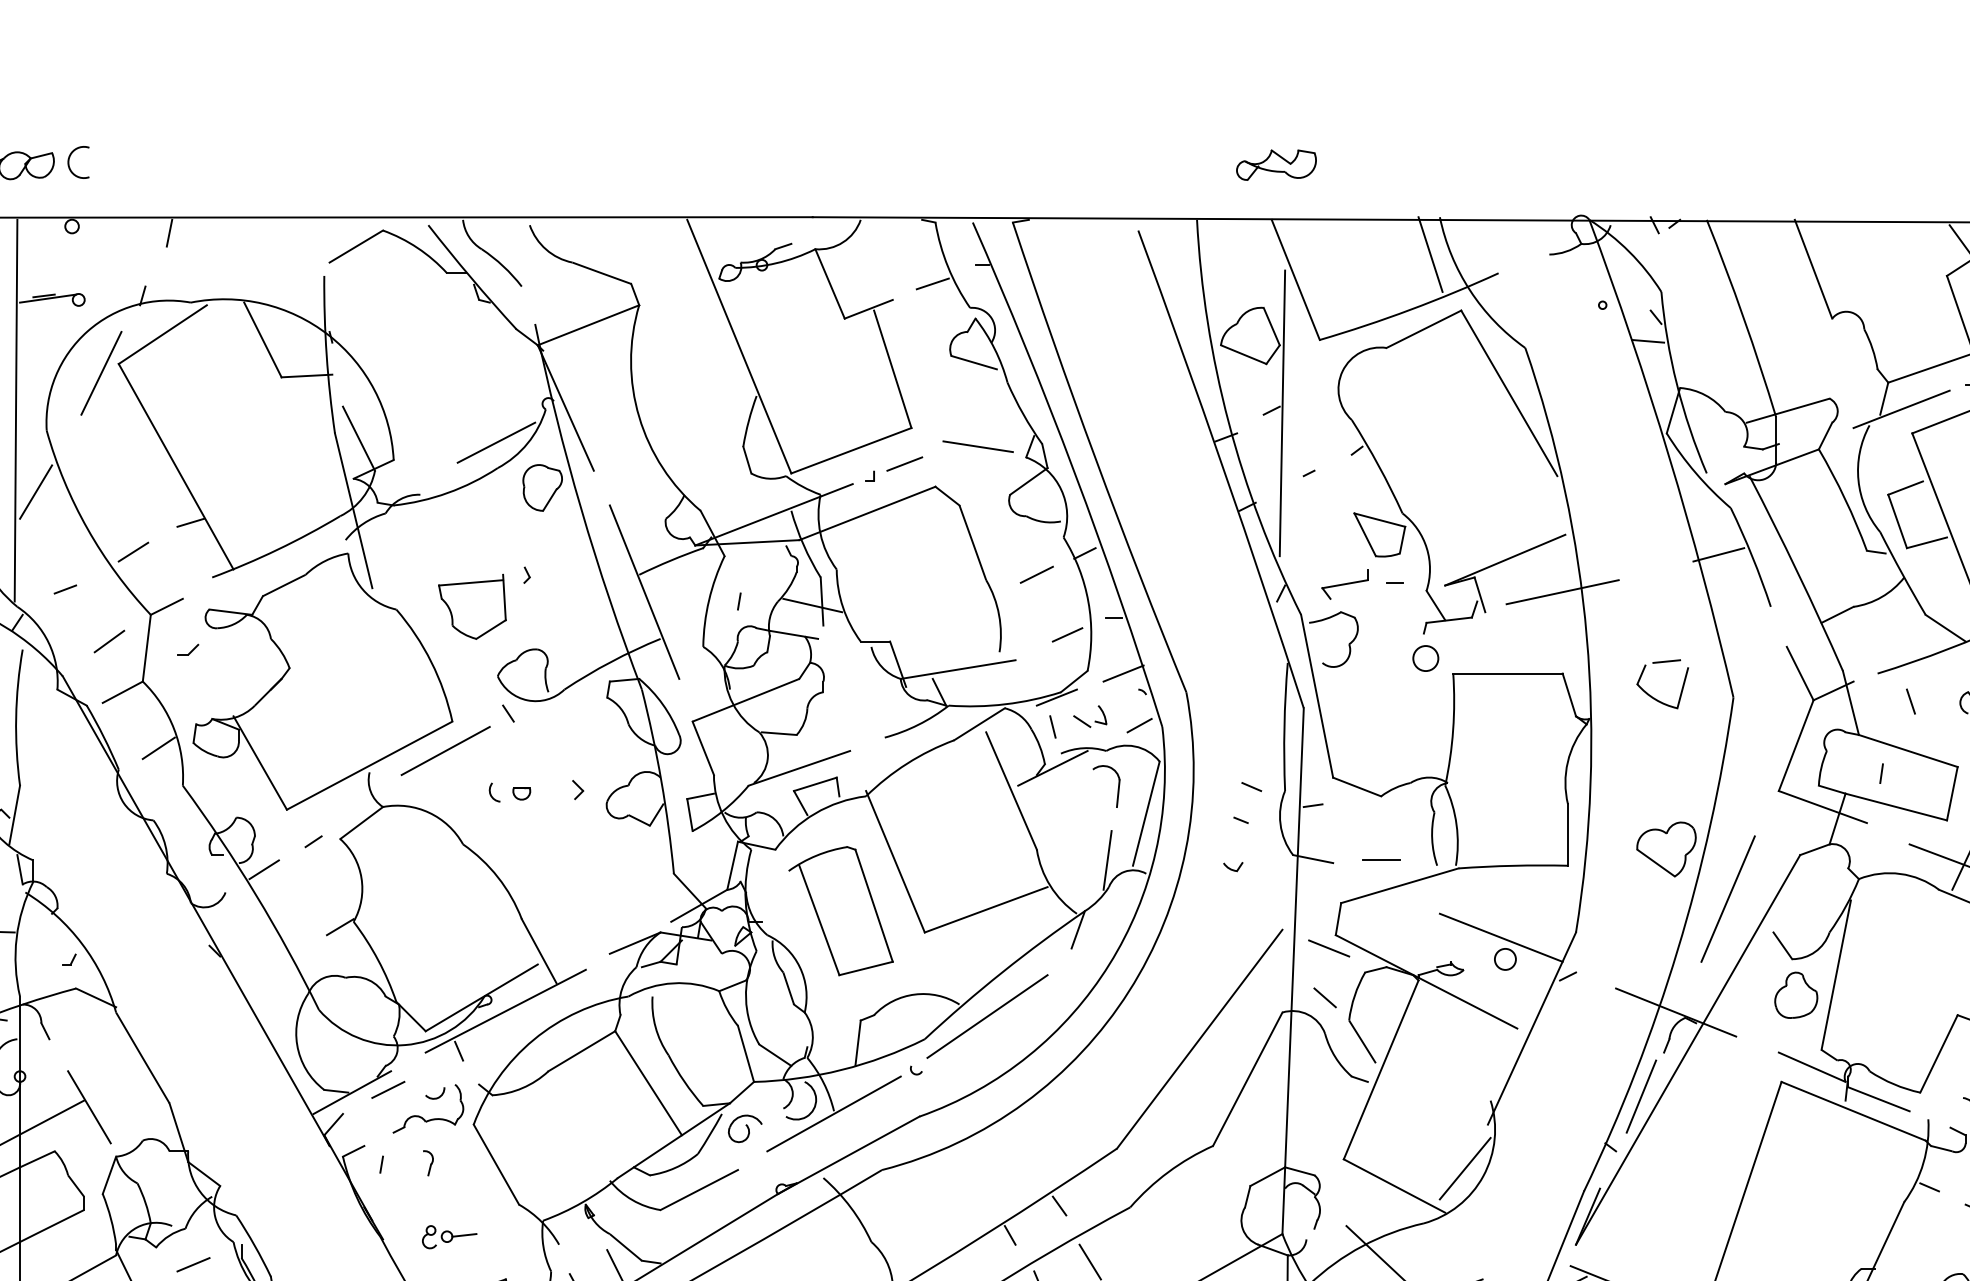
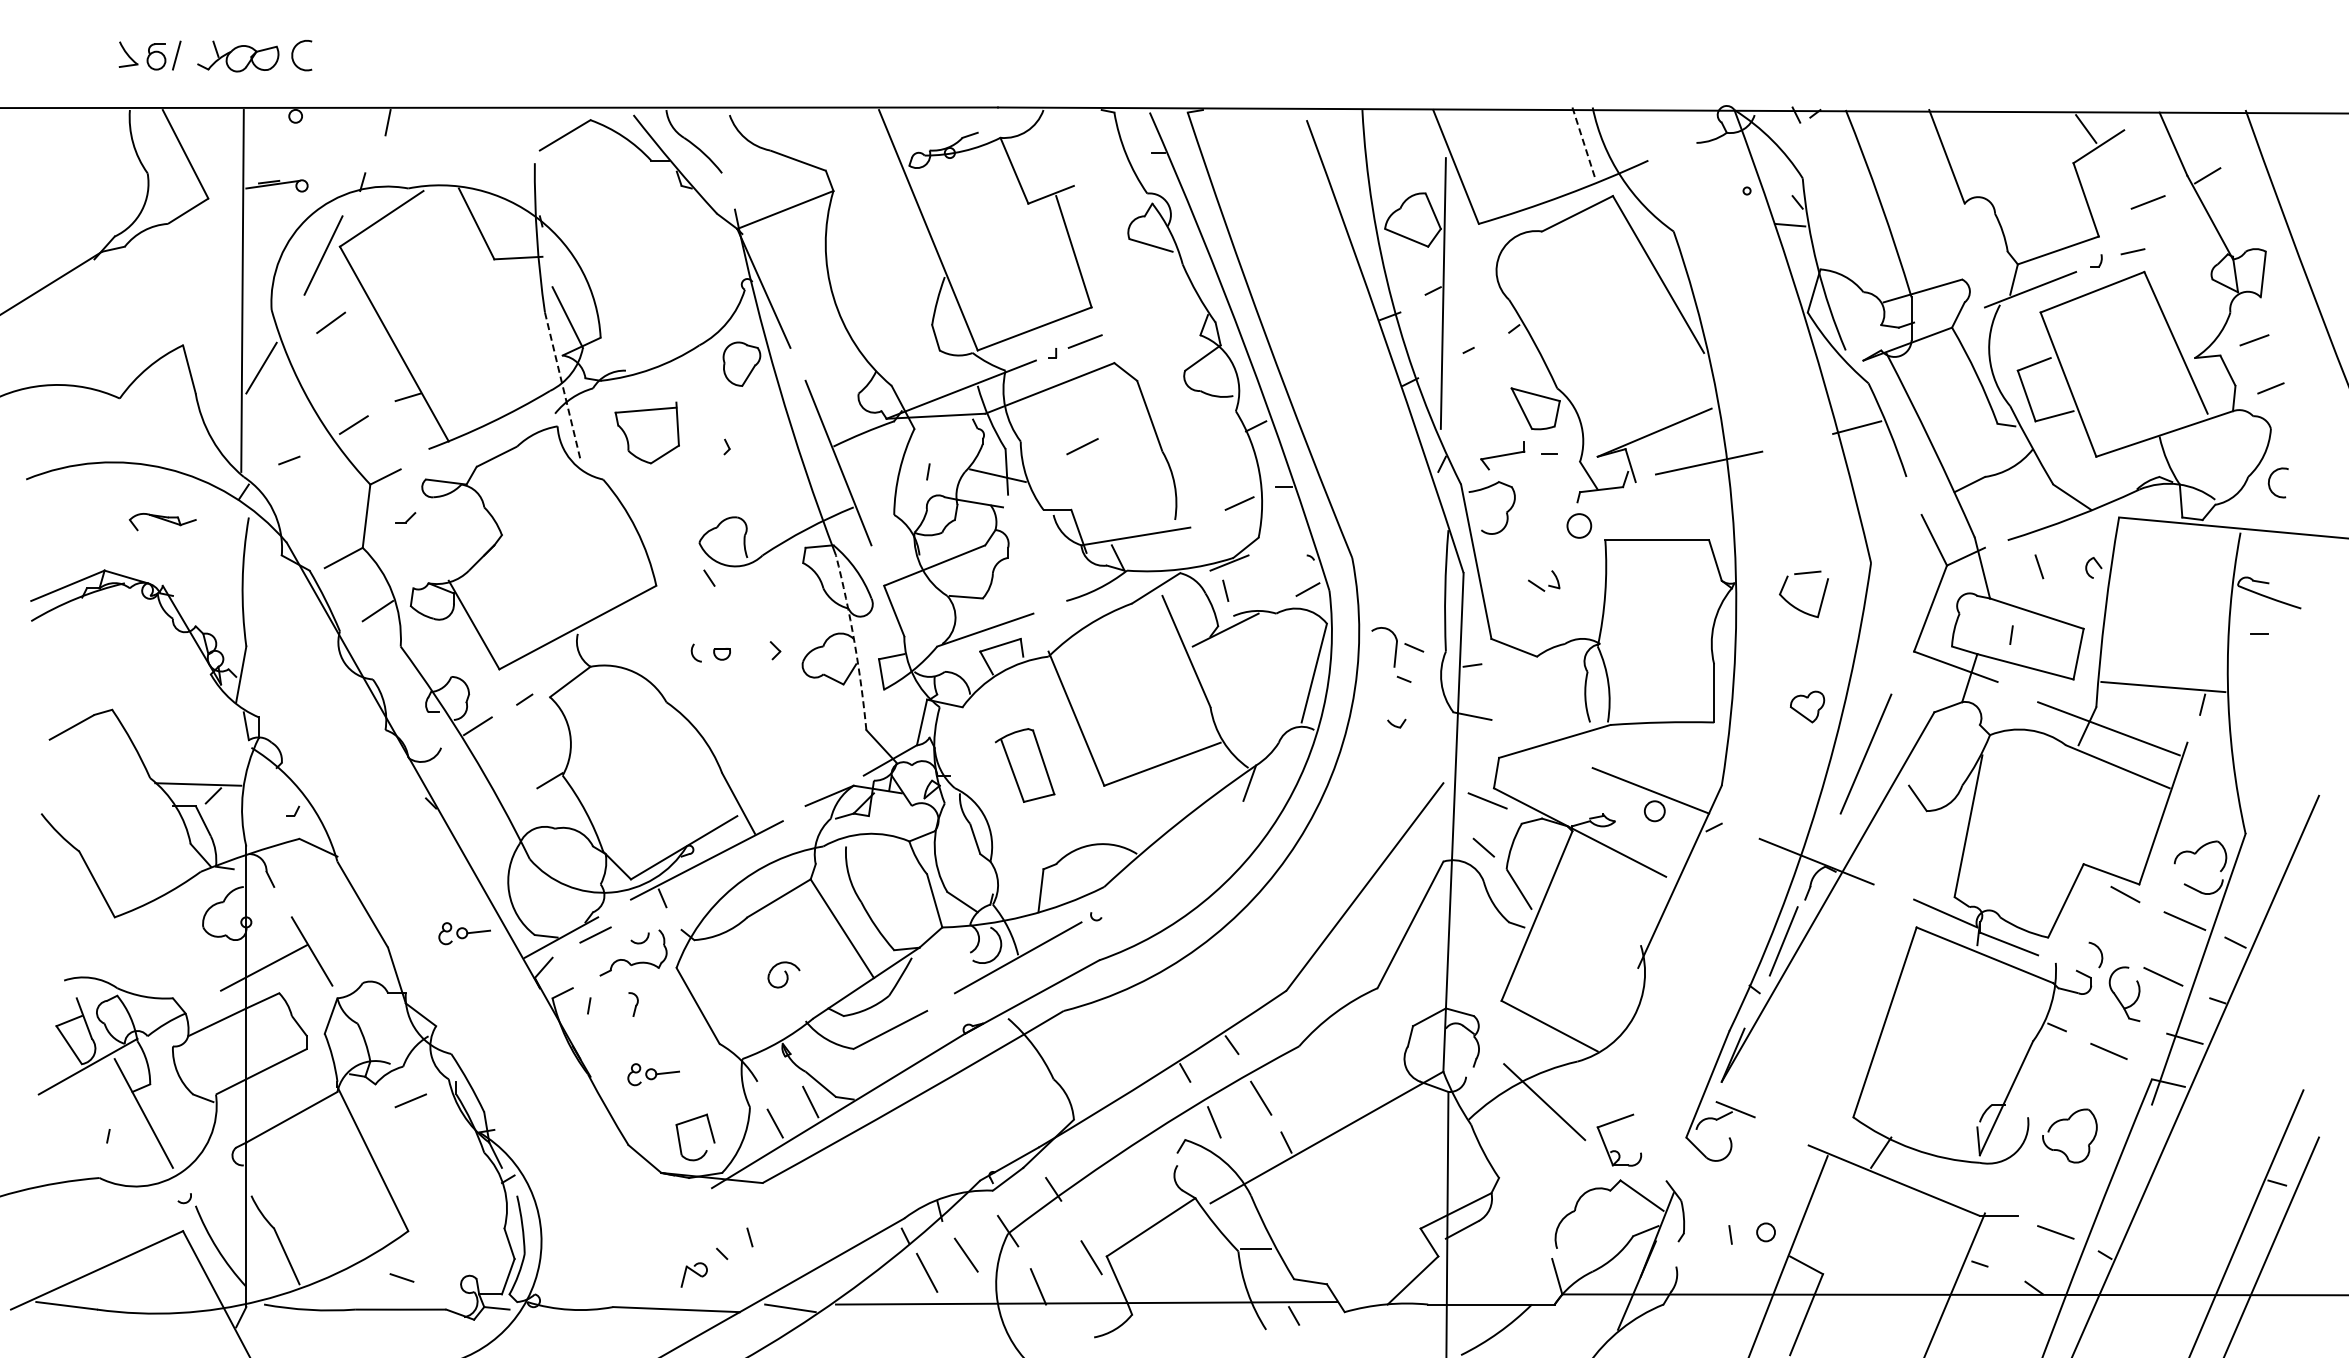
part: (1276, 165) -> (1437, 58), removed
line: (1430, 255) -> (1583, 143), solid -> dashed
line: (932, 283) -> (1111, 170), removed
line: (495, 442) -> (697, 321), removed
line: (977, 447) -> (1154, 325), removed
line: (353, 511) -> (562, 386), solid -> dashed
line: (1036, 574) -> (1082, 446), moved
part: (471, 606) -> (646, 432), moved
line: (108, 641) -> (330, 322), moved
line: (1123, 672) -> (1292, 539), removed
part: (1655, 698) -> (1797, 607), moved
part: (1090, 716) -> (1544, 580), moved
line: (445, 750) -> (649, 613), removed
arc: (661, 781) -> (854, 642), solid -> dashed
part: (1118, 786) -> (1395, 647), moved
part: (1666, 848) -> (1807, 706), size x0.6
line: (1107, 860) -> (1277, 717), removed
line: (1380, 860) -> (1536, 717), removed
part: (840, 911) -> (1024, 765), size x0.6
part: (1796, 994) -> (1930, 844), removed
line: (987, 1016) -> (1163, 865), removed
part: (250, 1088) -> (464, 933), added
part: (744, 1128) -> (783, 974), moved
line: (1465, 1168) -> (1616, 1009), removed

